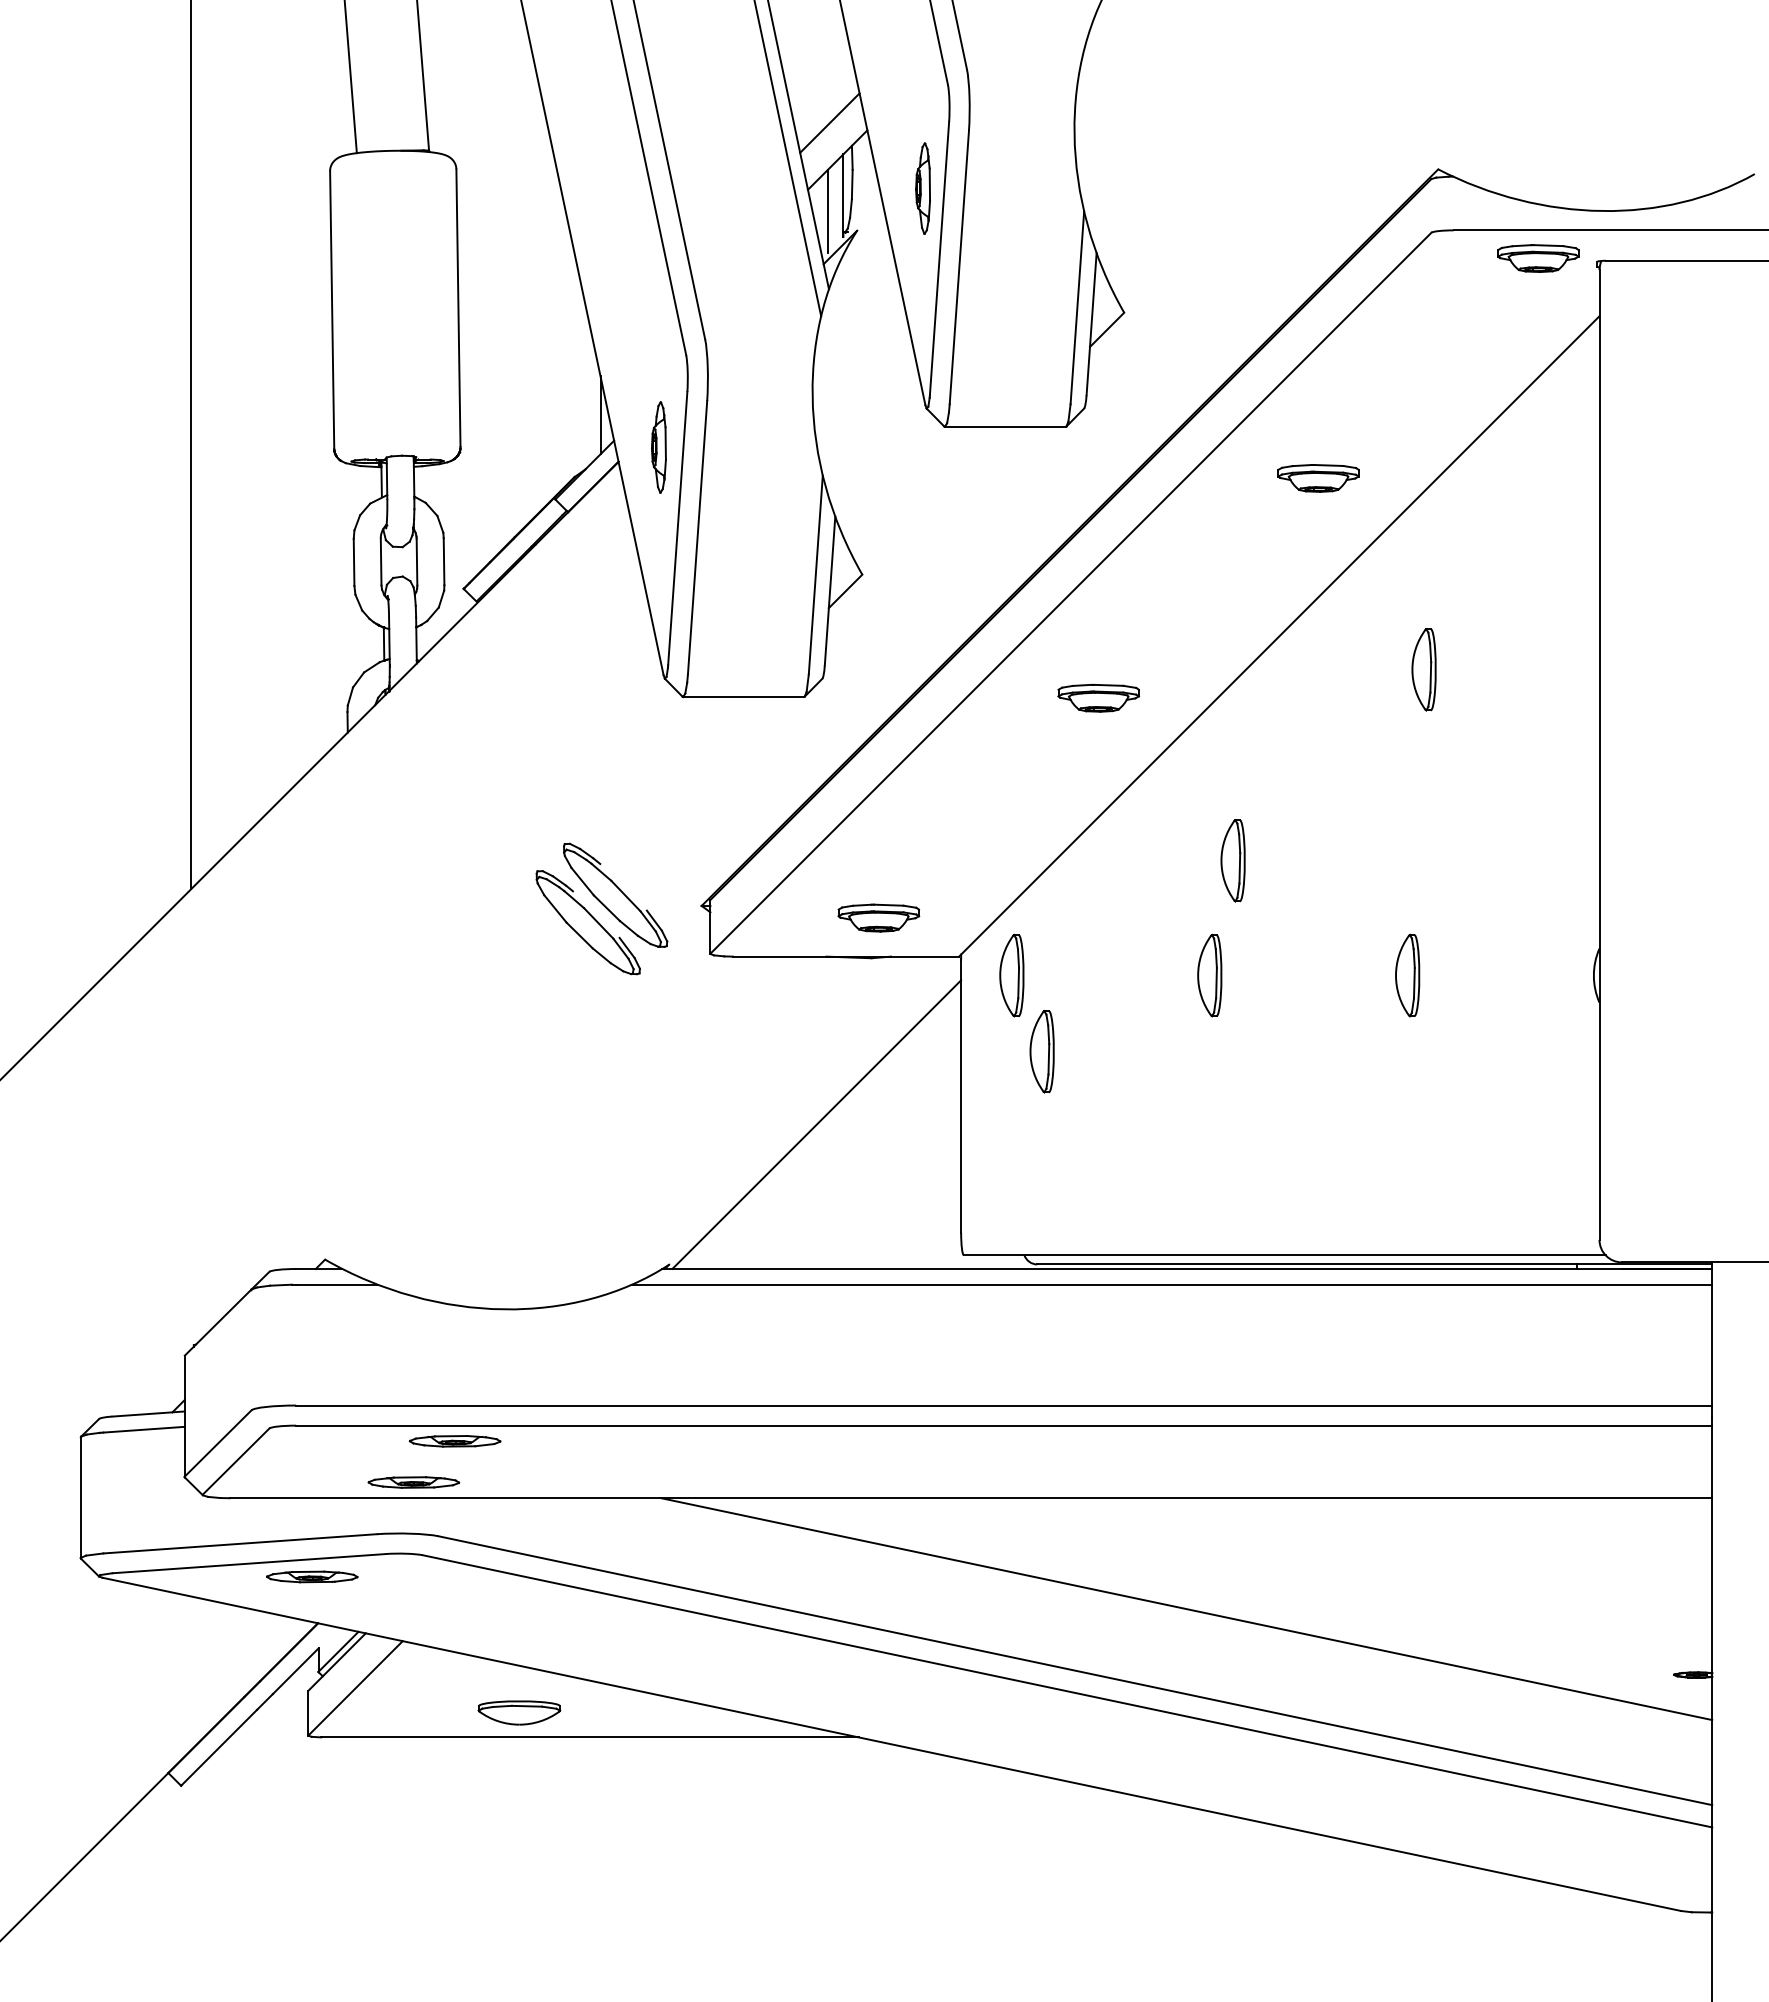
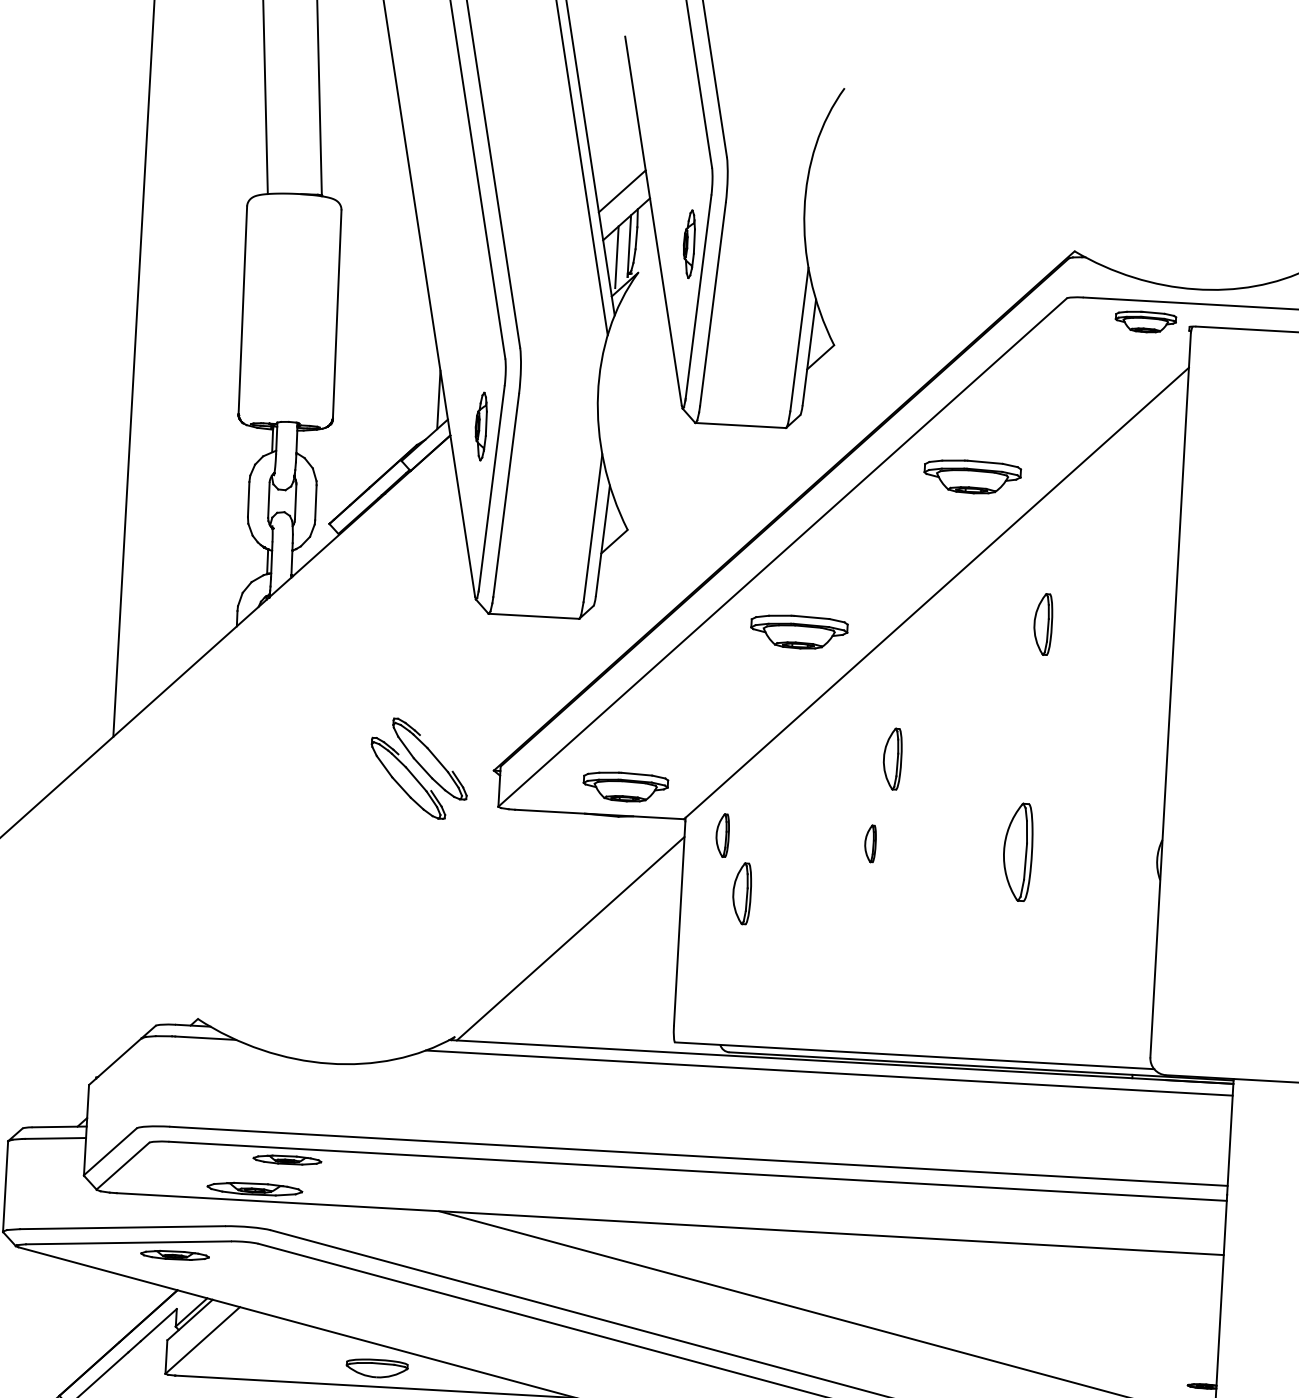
part: (1318, 478) -> (972, 477), size x1.6
part: (1098, 697) -> (798, 631), size x1.6
part: (878, 917) -> (625, 786), size x1.4
part: (1011, 975) -> (722, 835), size x0.7
part: (1209, 975) -> (870, 843), size x0.6
part: (1407, 975) -> (1018, 852), size x1.6
part: (413, 1482) -> (254, 1189), size x1.4
part: (519, 1712) -> (377, 1368), moved

